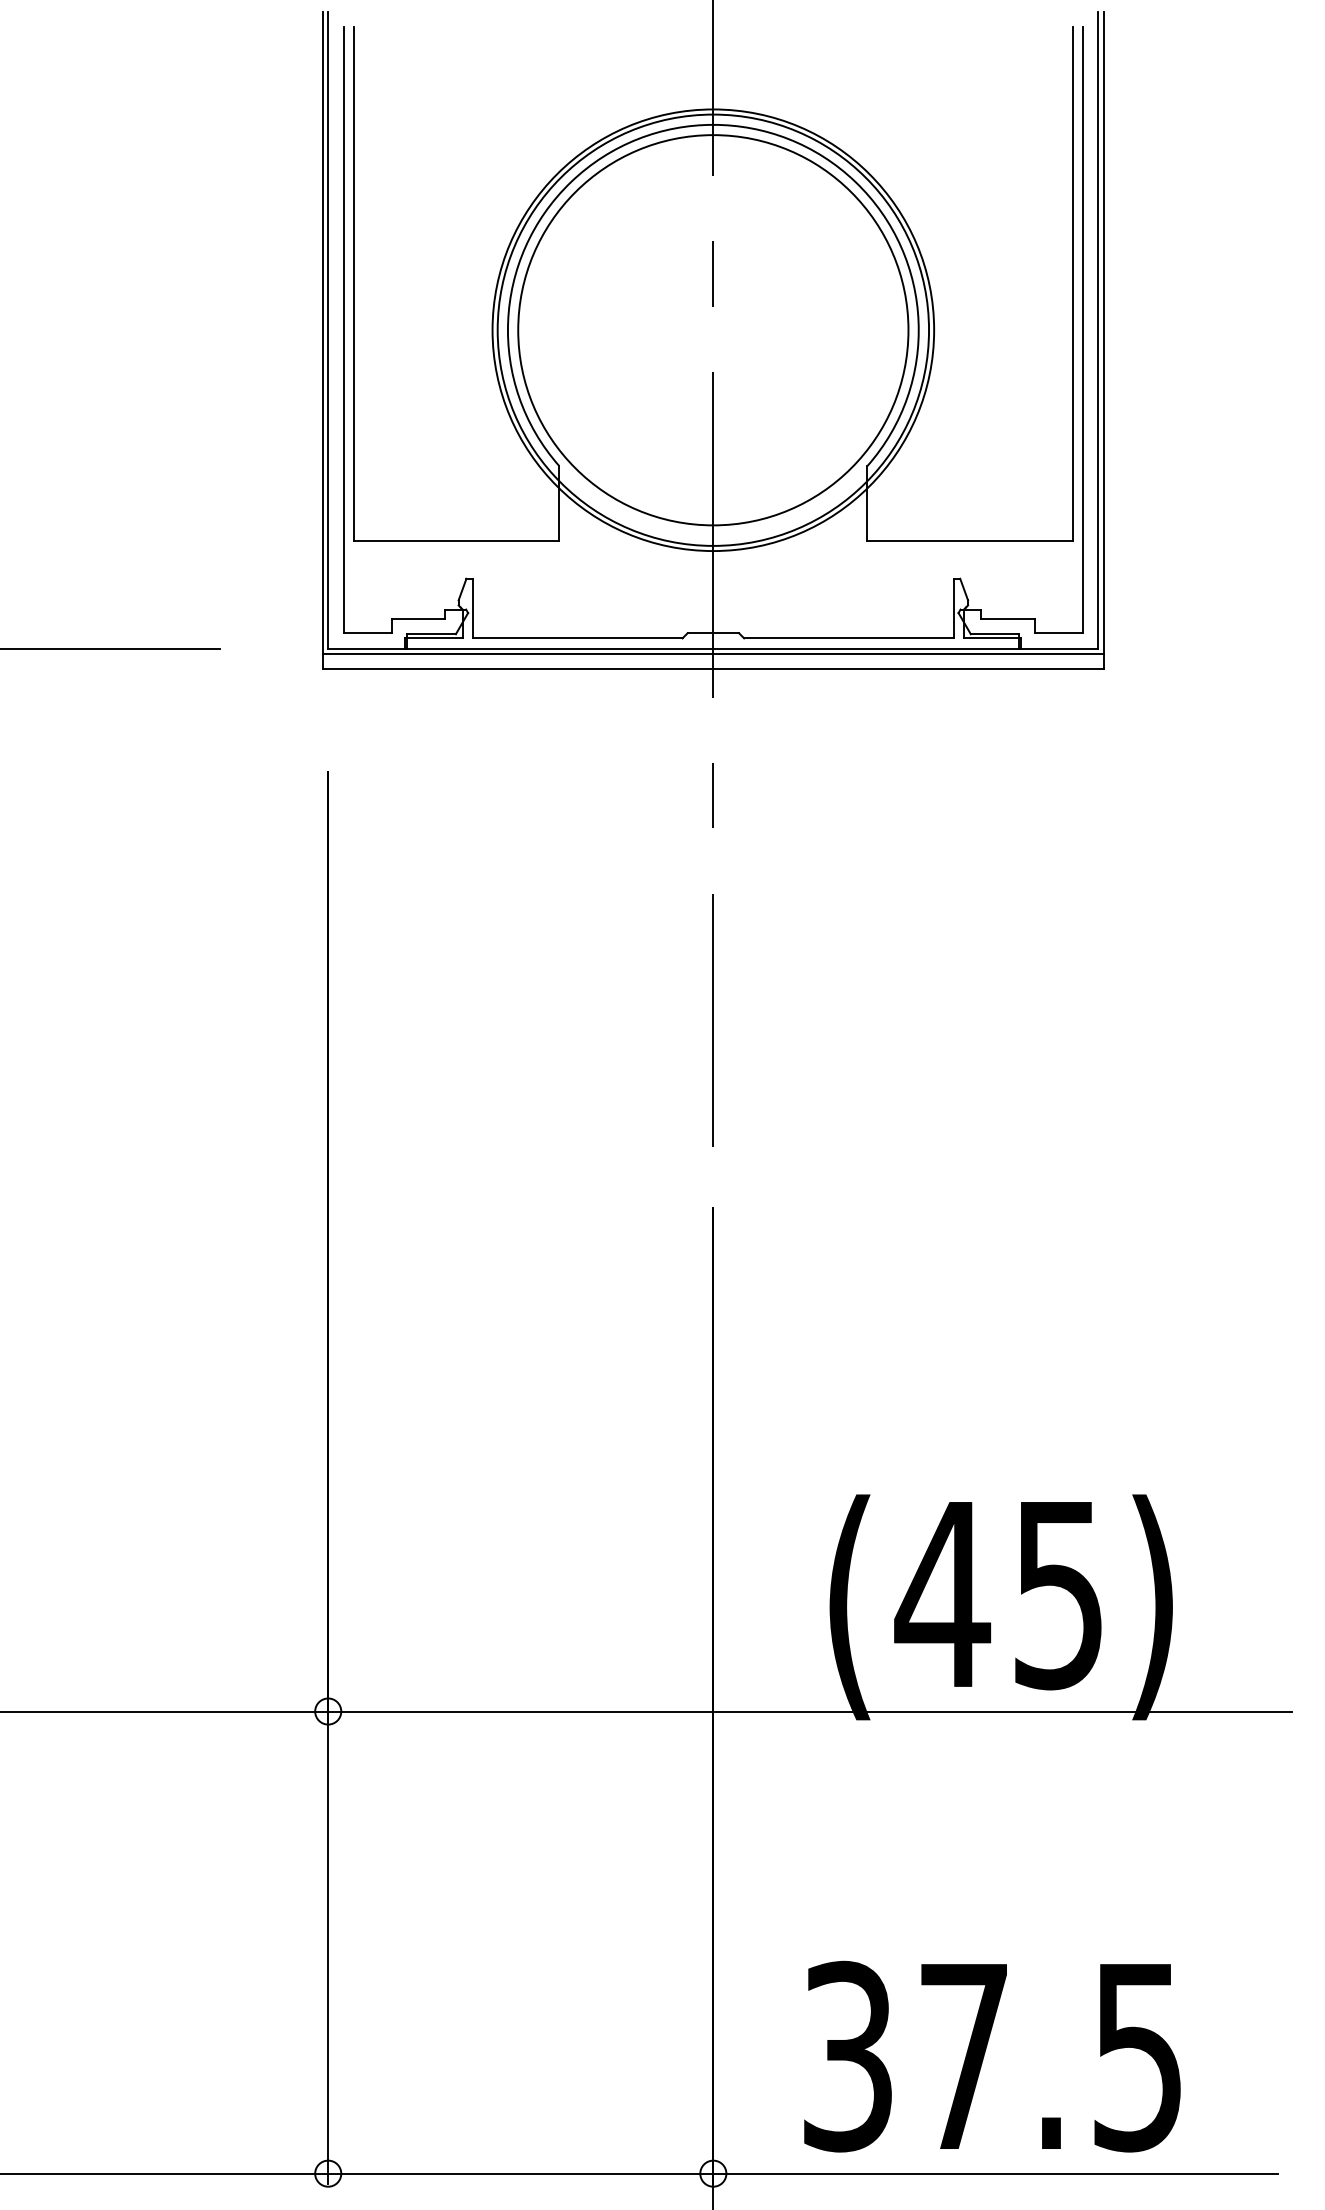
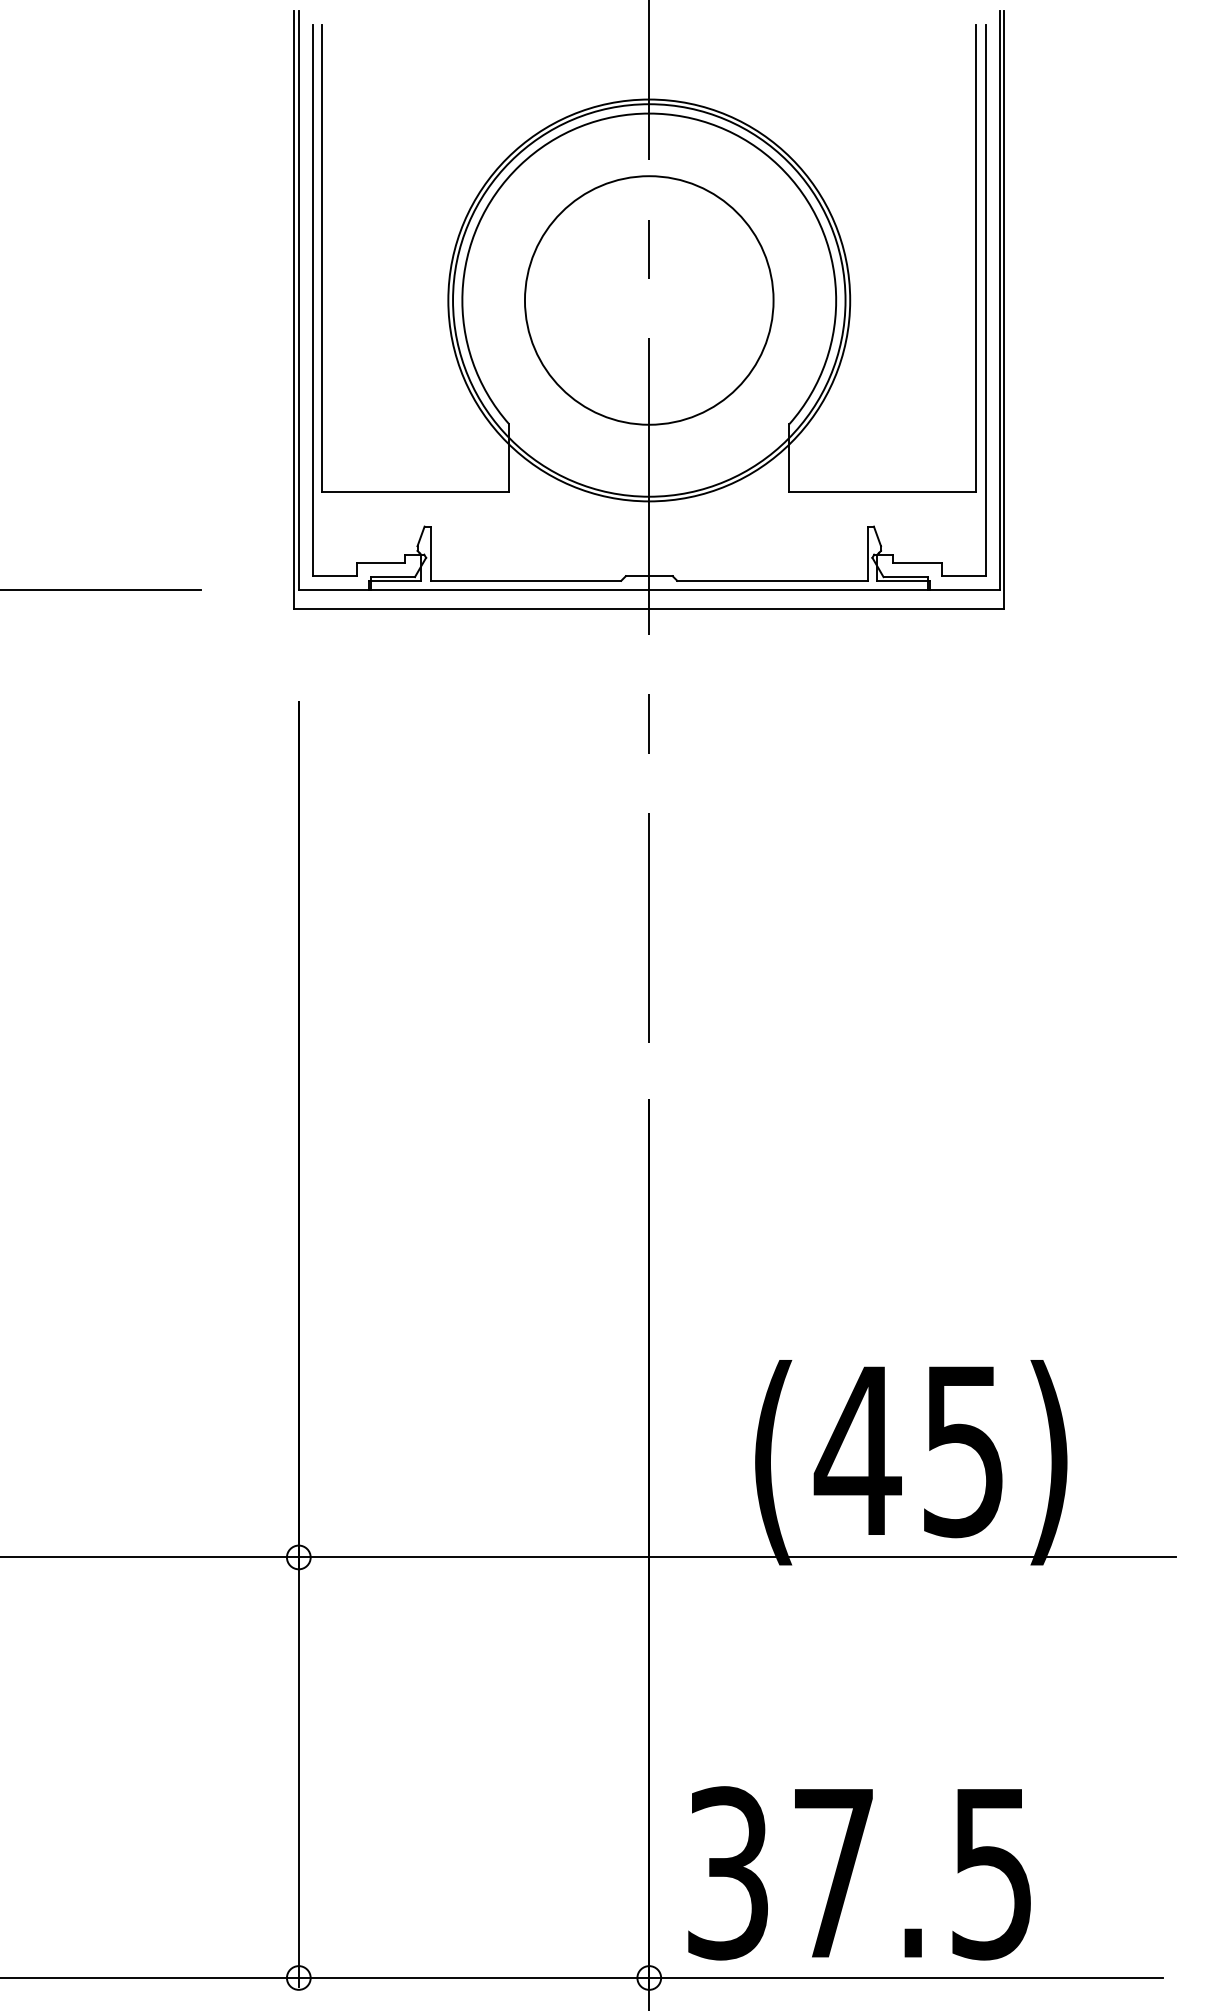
circle: (713, 330) -> (649, 300), size x0.7
line: (713, 653) -> (649, 594), removed
text: (992, 2056) -> (859, 1873), moved

